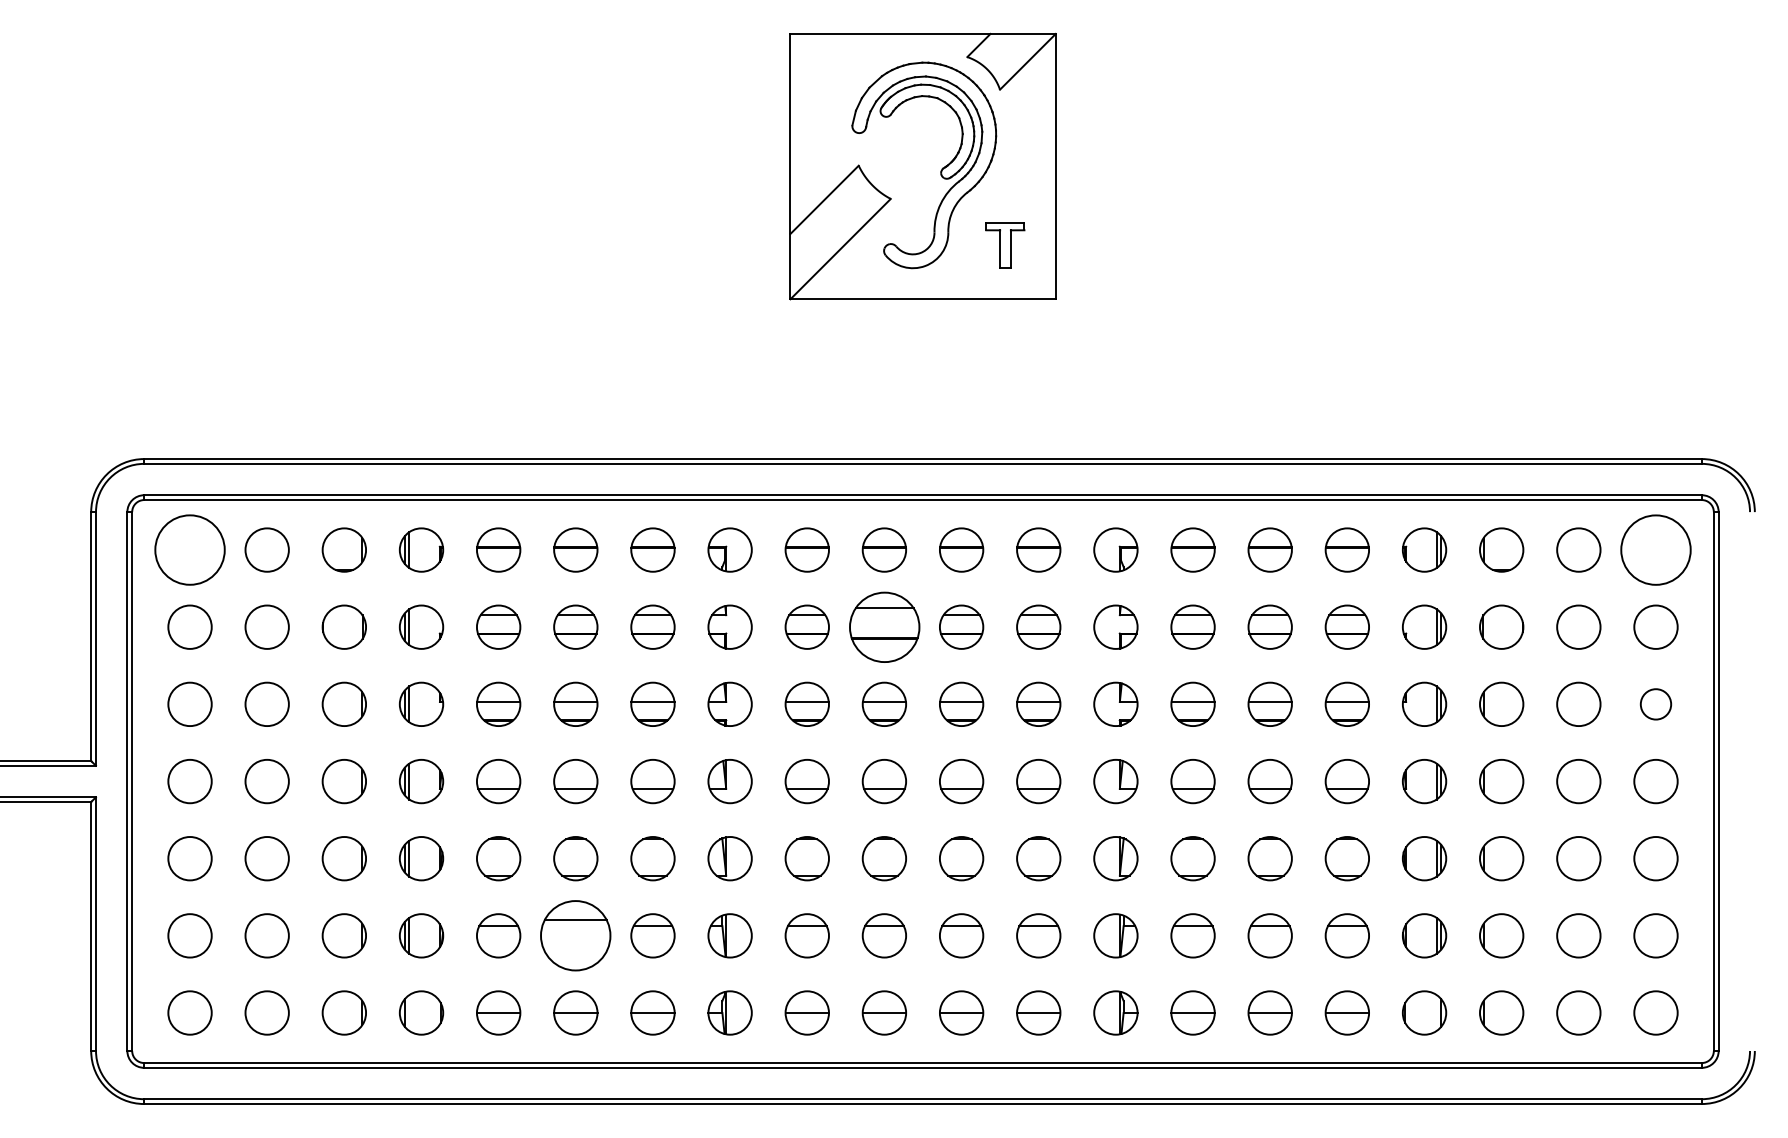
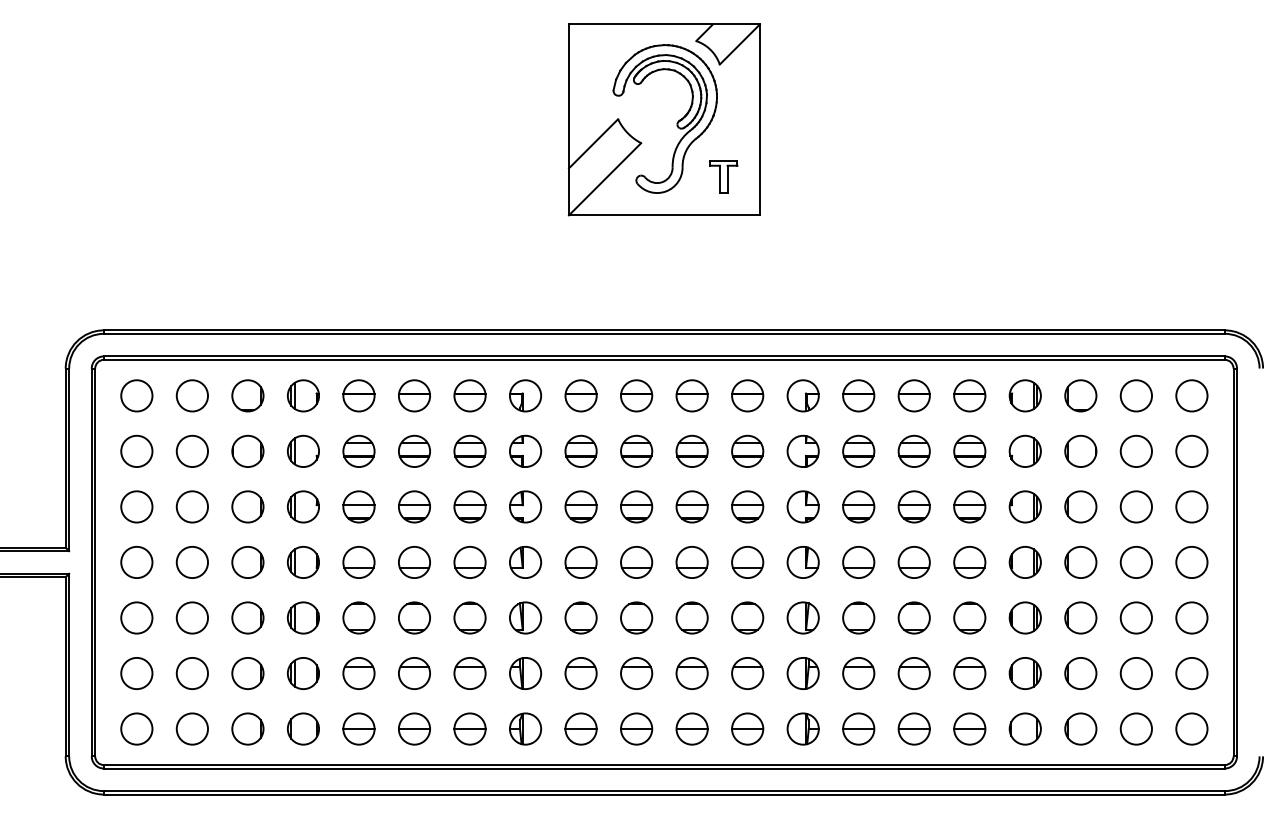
circle: (189, 549) -> (136, 395), size x0.62
circle: (1655, 549) -> (1191, 395), size x0.62
part: (883, 626) -> (635, 450), size x0.62
circle: (1655, 704) -> (1191, 507), size x1.43
part: (575, 935) -> (414, 673), size x0.62

